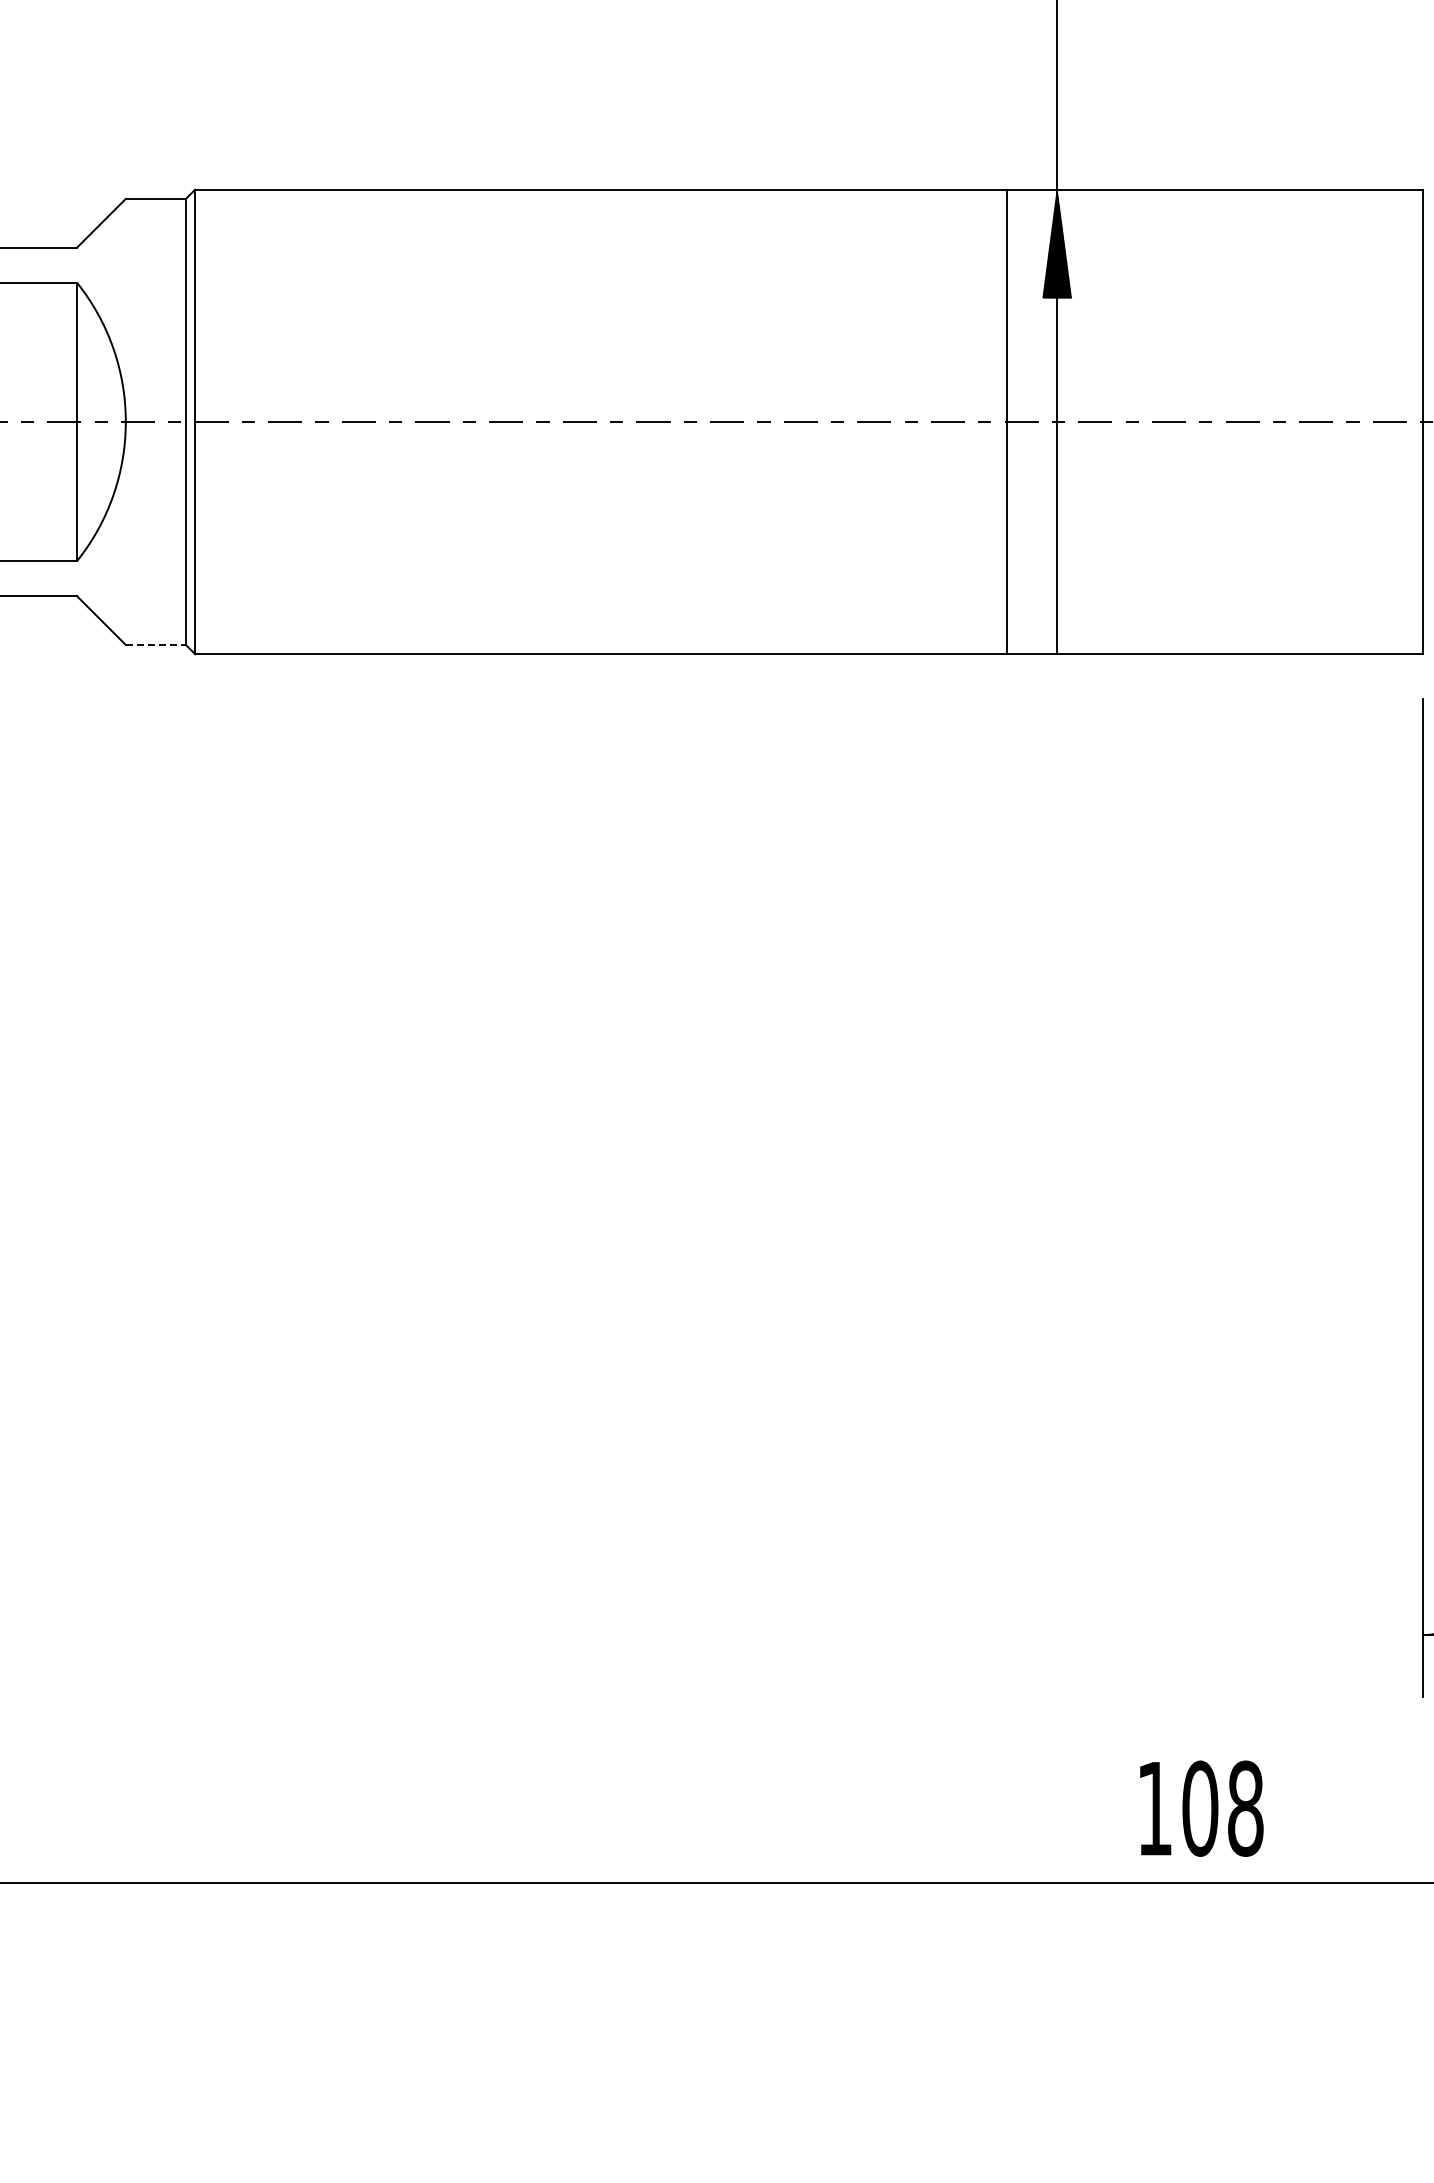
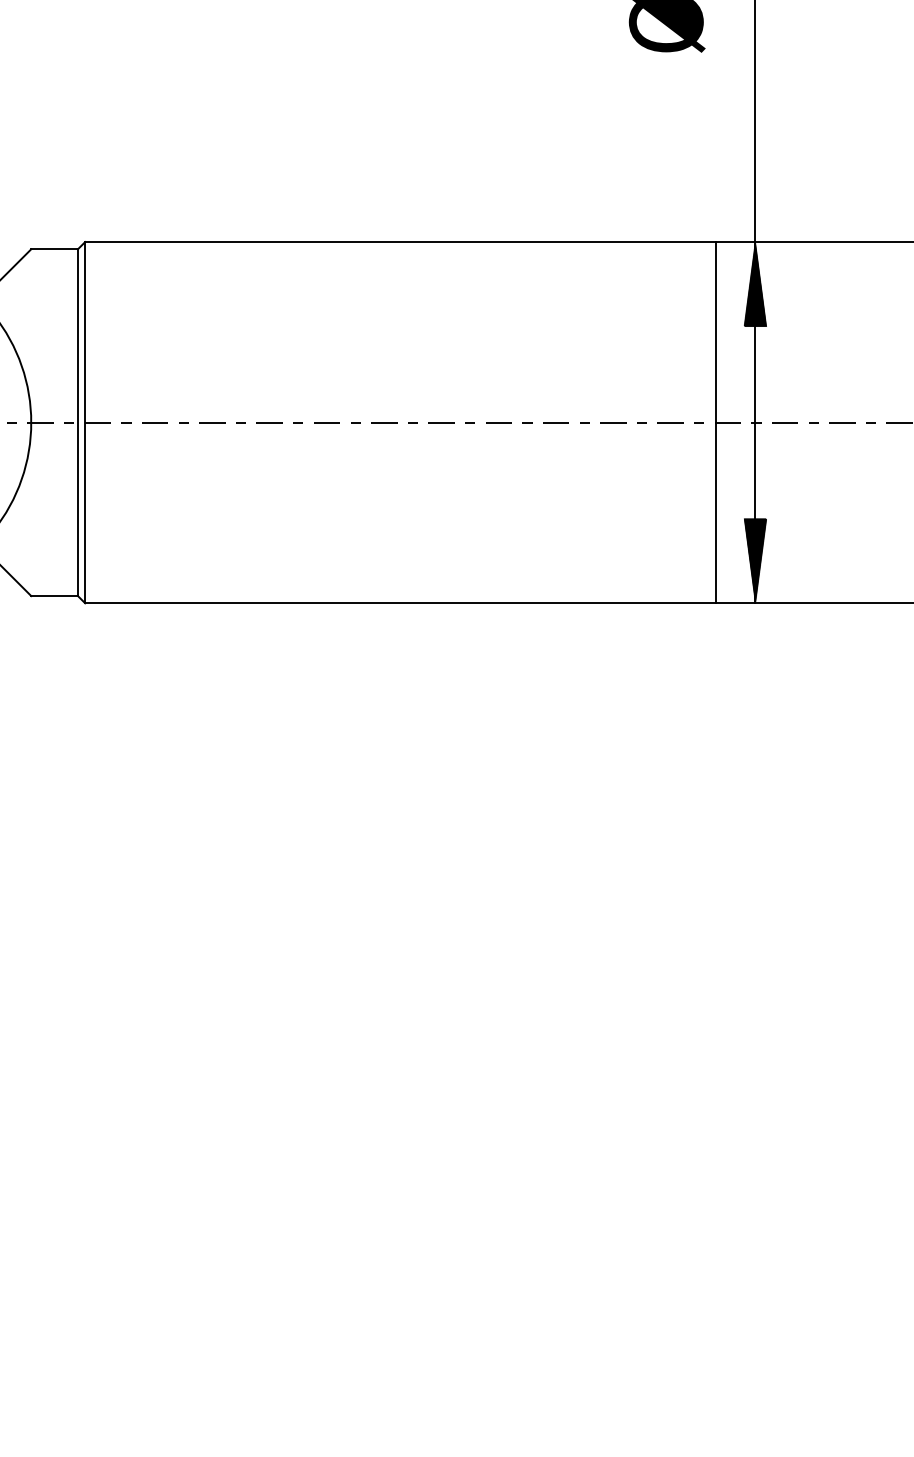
hatch: (1056, 599) -> (754, 560), added
line: (156, 644) -> (55, 595), dashed -> solid

